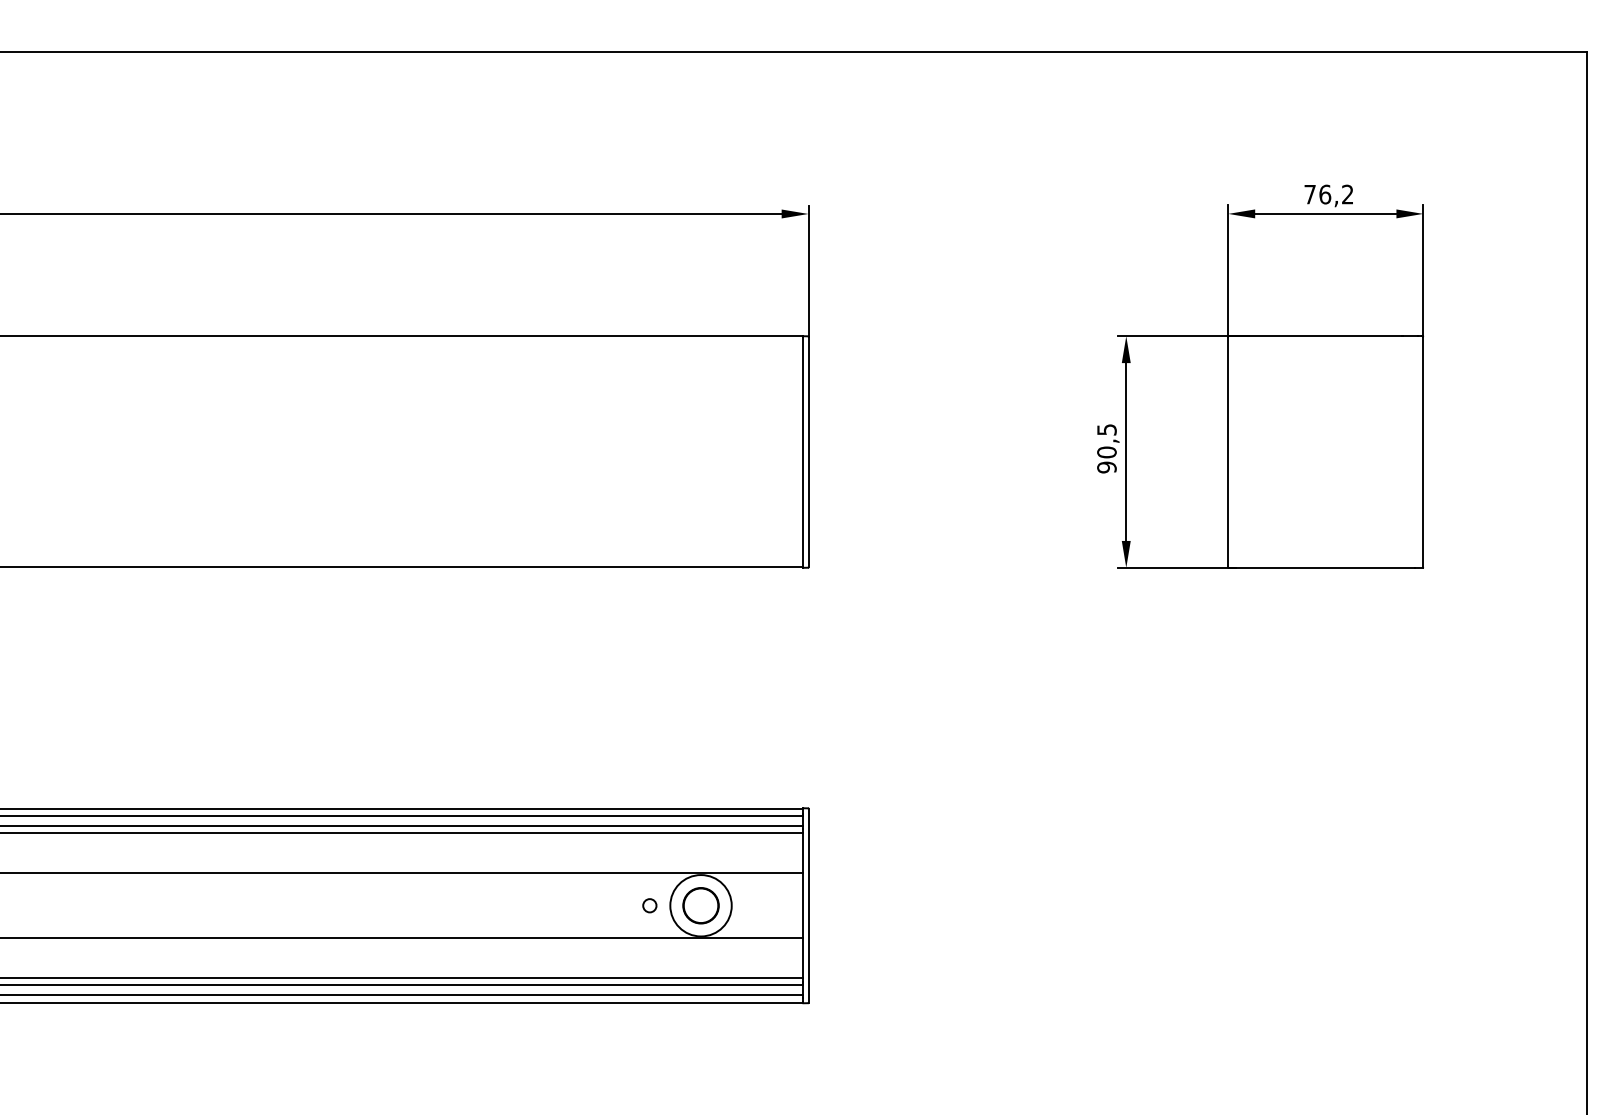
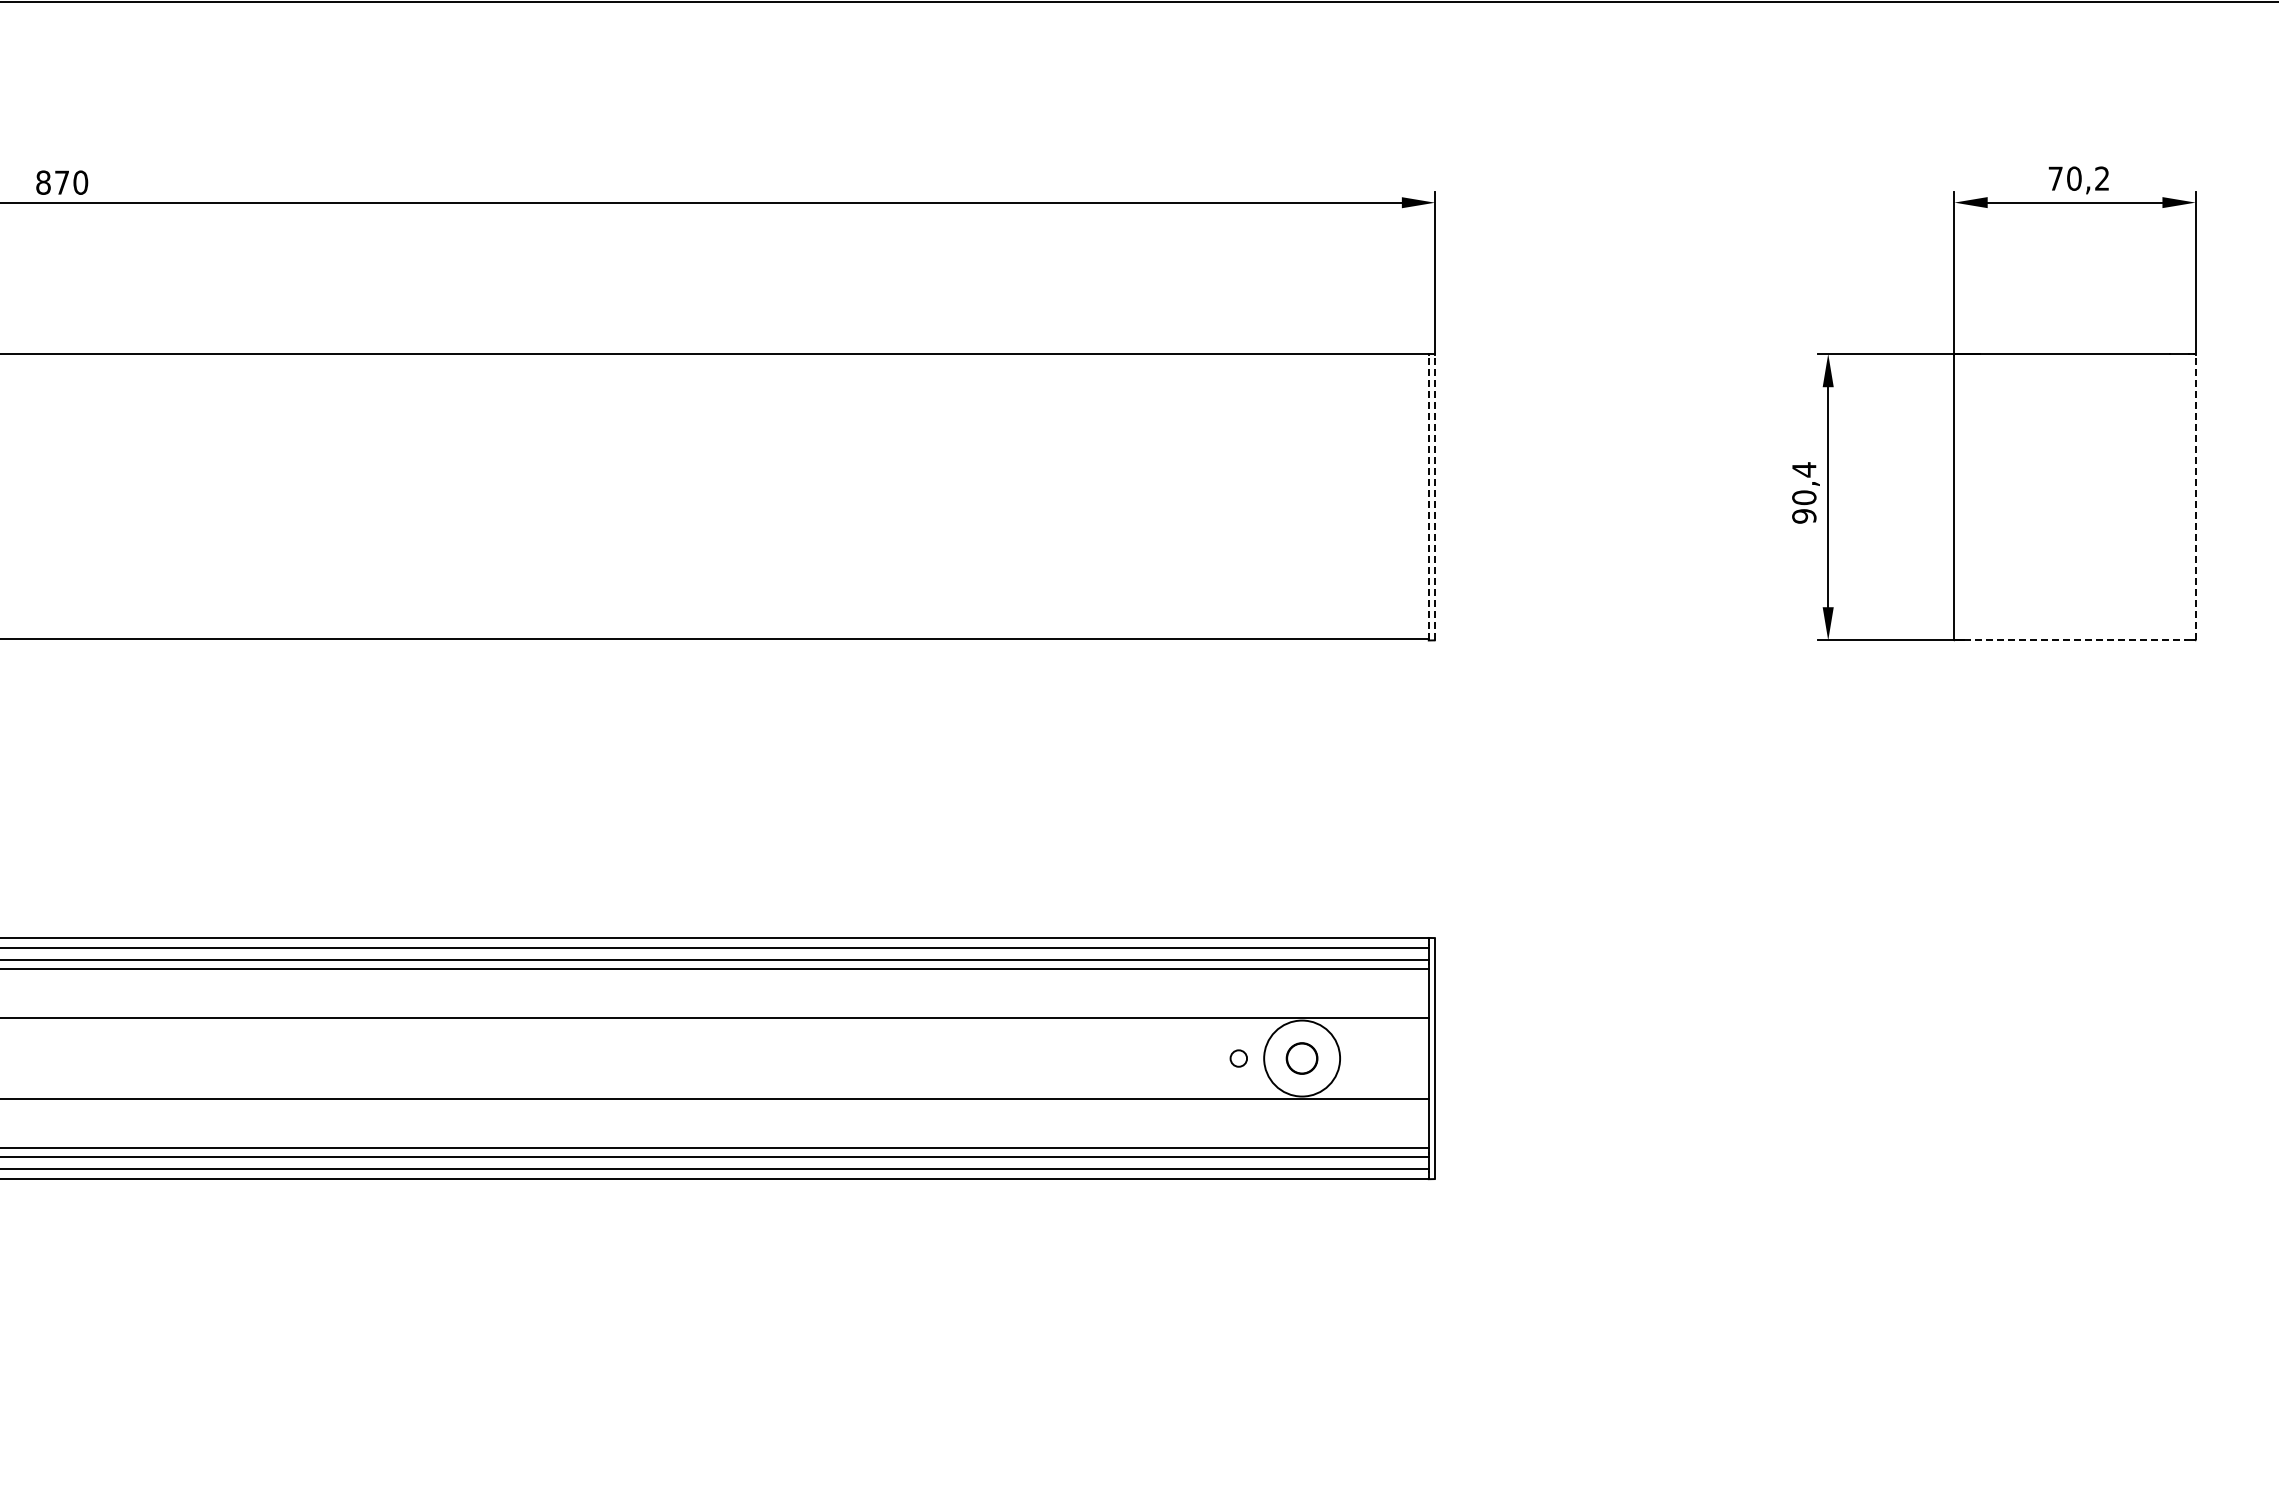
text: (1325, 194) -> (2074, 178), 76,2 -> 70,2
text: (1107, 429) -> (1804, 469), 90,5 -> 90,4
line: (803, 452) -> (1428, 497), solid -> dashed
line: (808, 452) -> (1435, 497), solid -> dashed
line: (1423, 452) -> (2195, 497), solid -> dashed
line: (1326, 567) -> (2075, 640), solid -> dashed
circle: (700, 905) -> (1301, 1058), size x0.7

